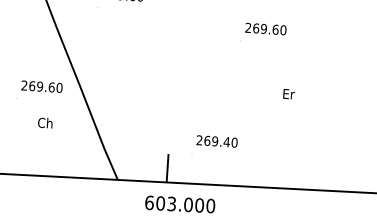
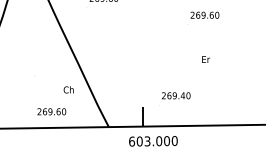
text: (41, 86) -> (51, 111), moved
text: (288, 94) -> (205, 59), moved
text: (44, 122) -> (68, 89), moved

